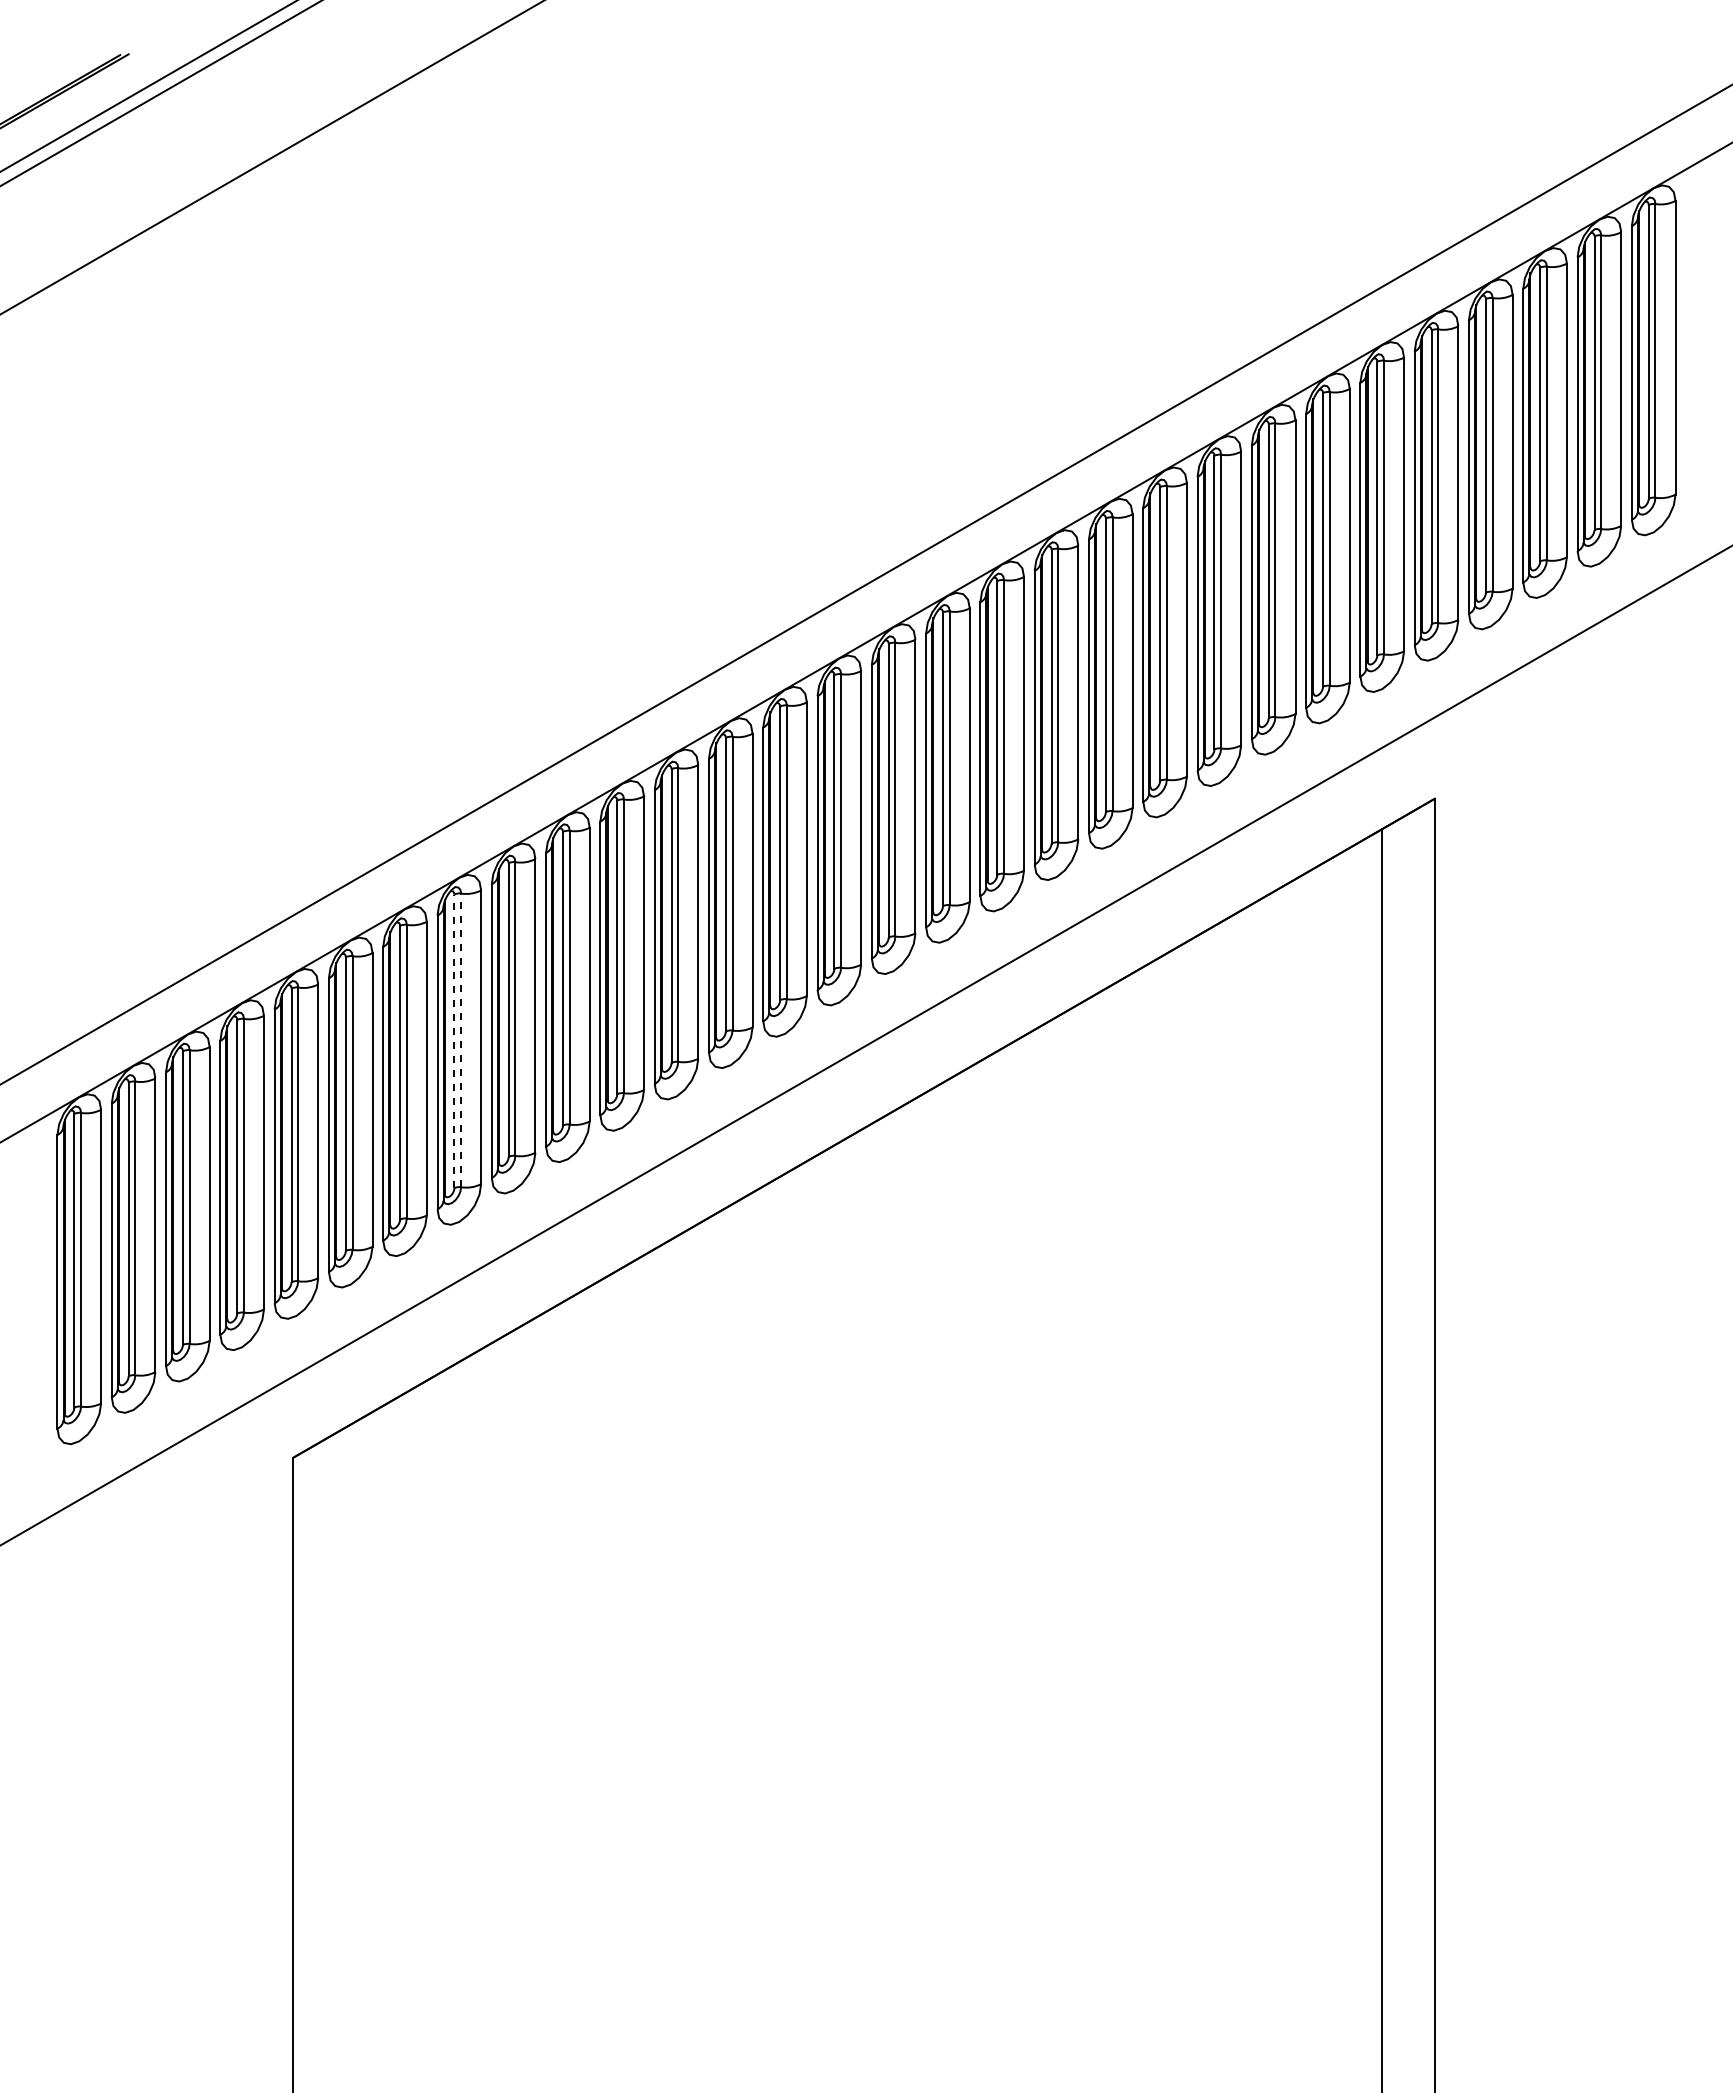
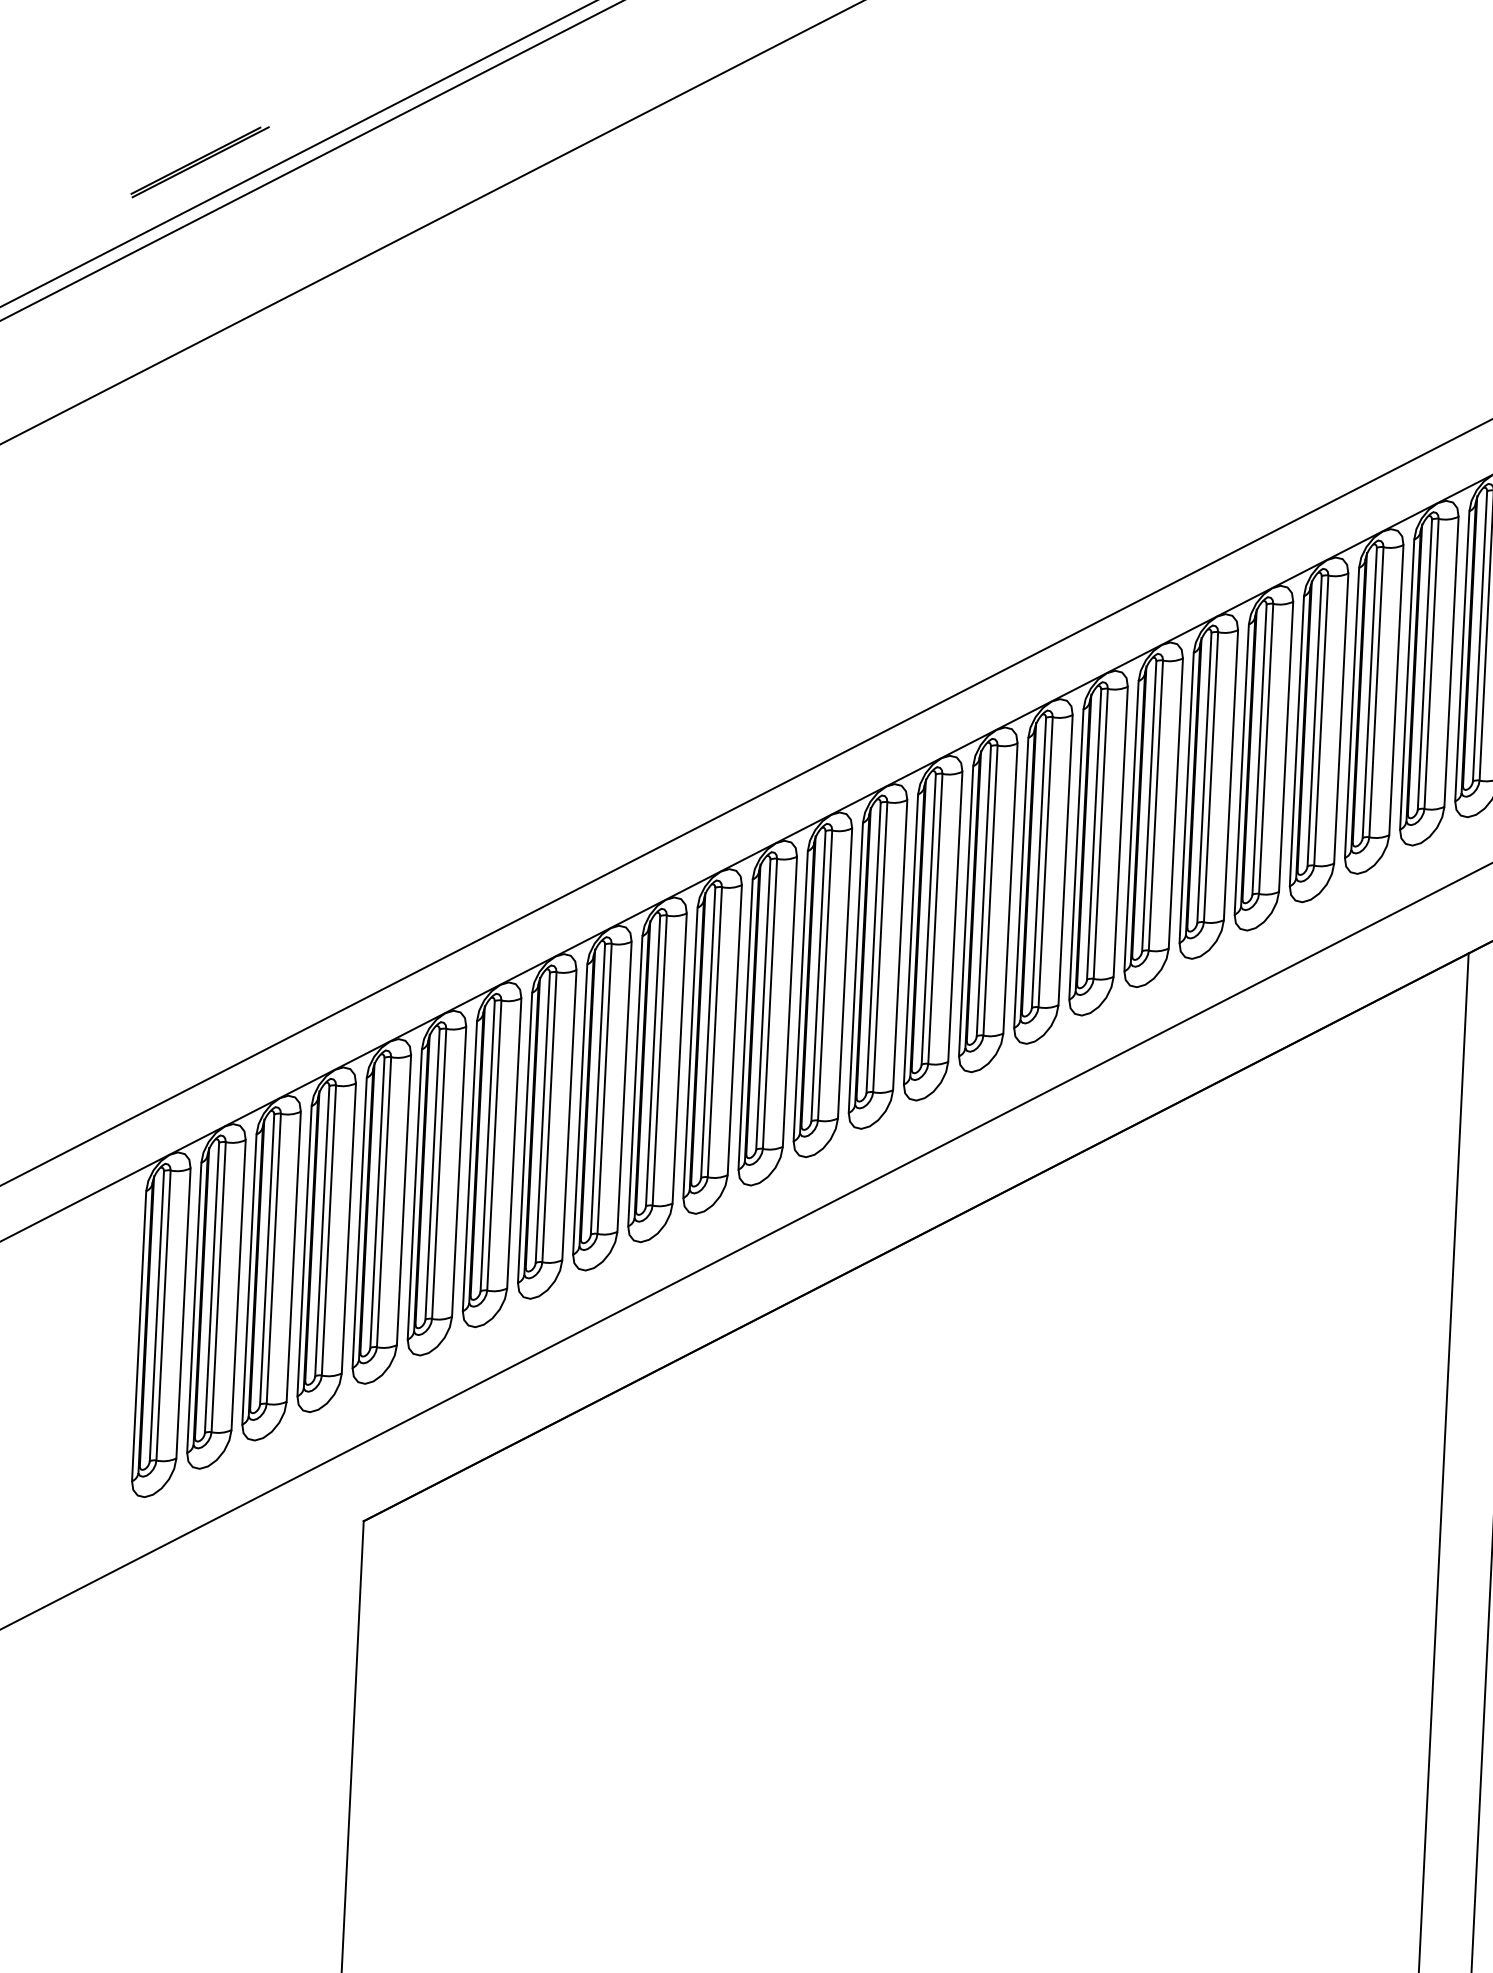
line: (461, 1040) -> (549, 1117), dashed -> solid
line: (454, 1041) -> (542, 1118), dashed -> solid

